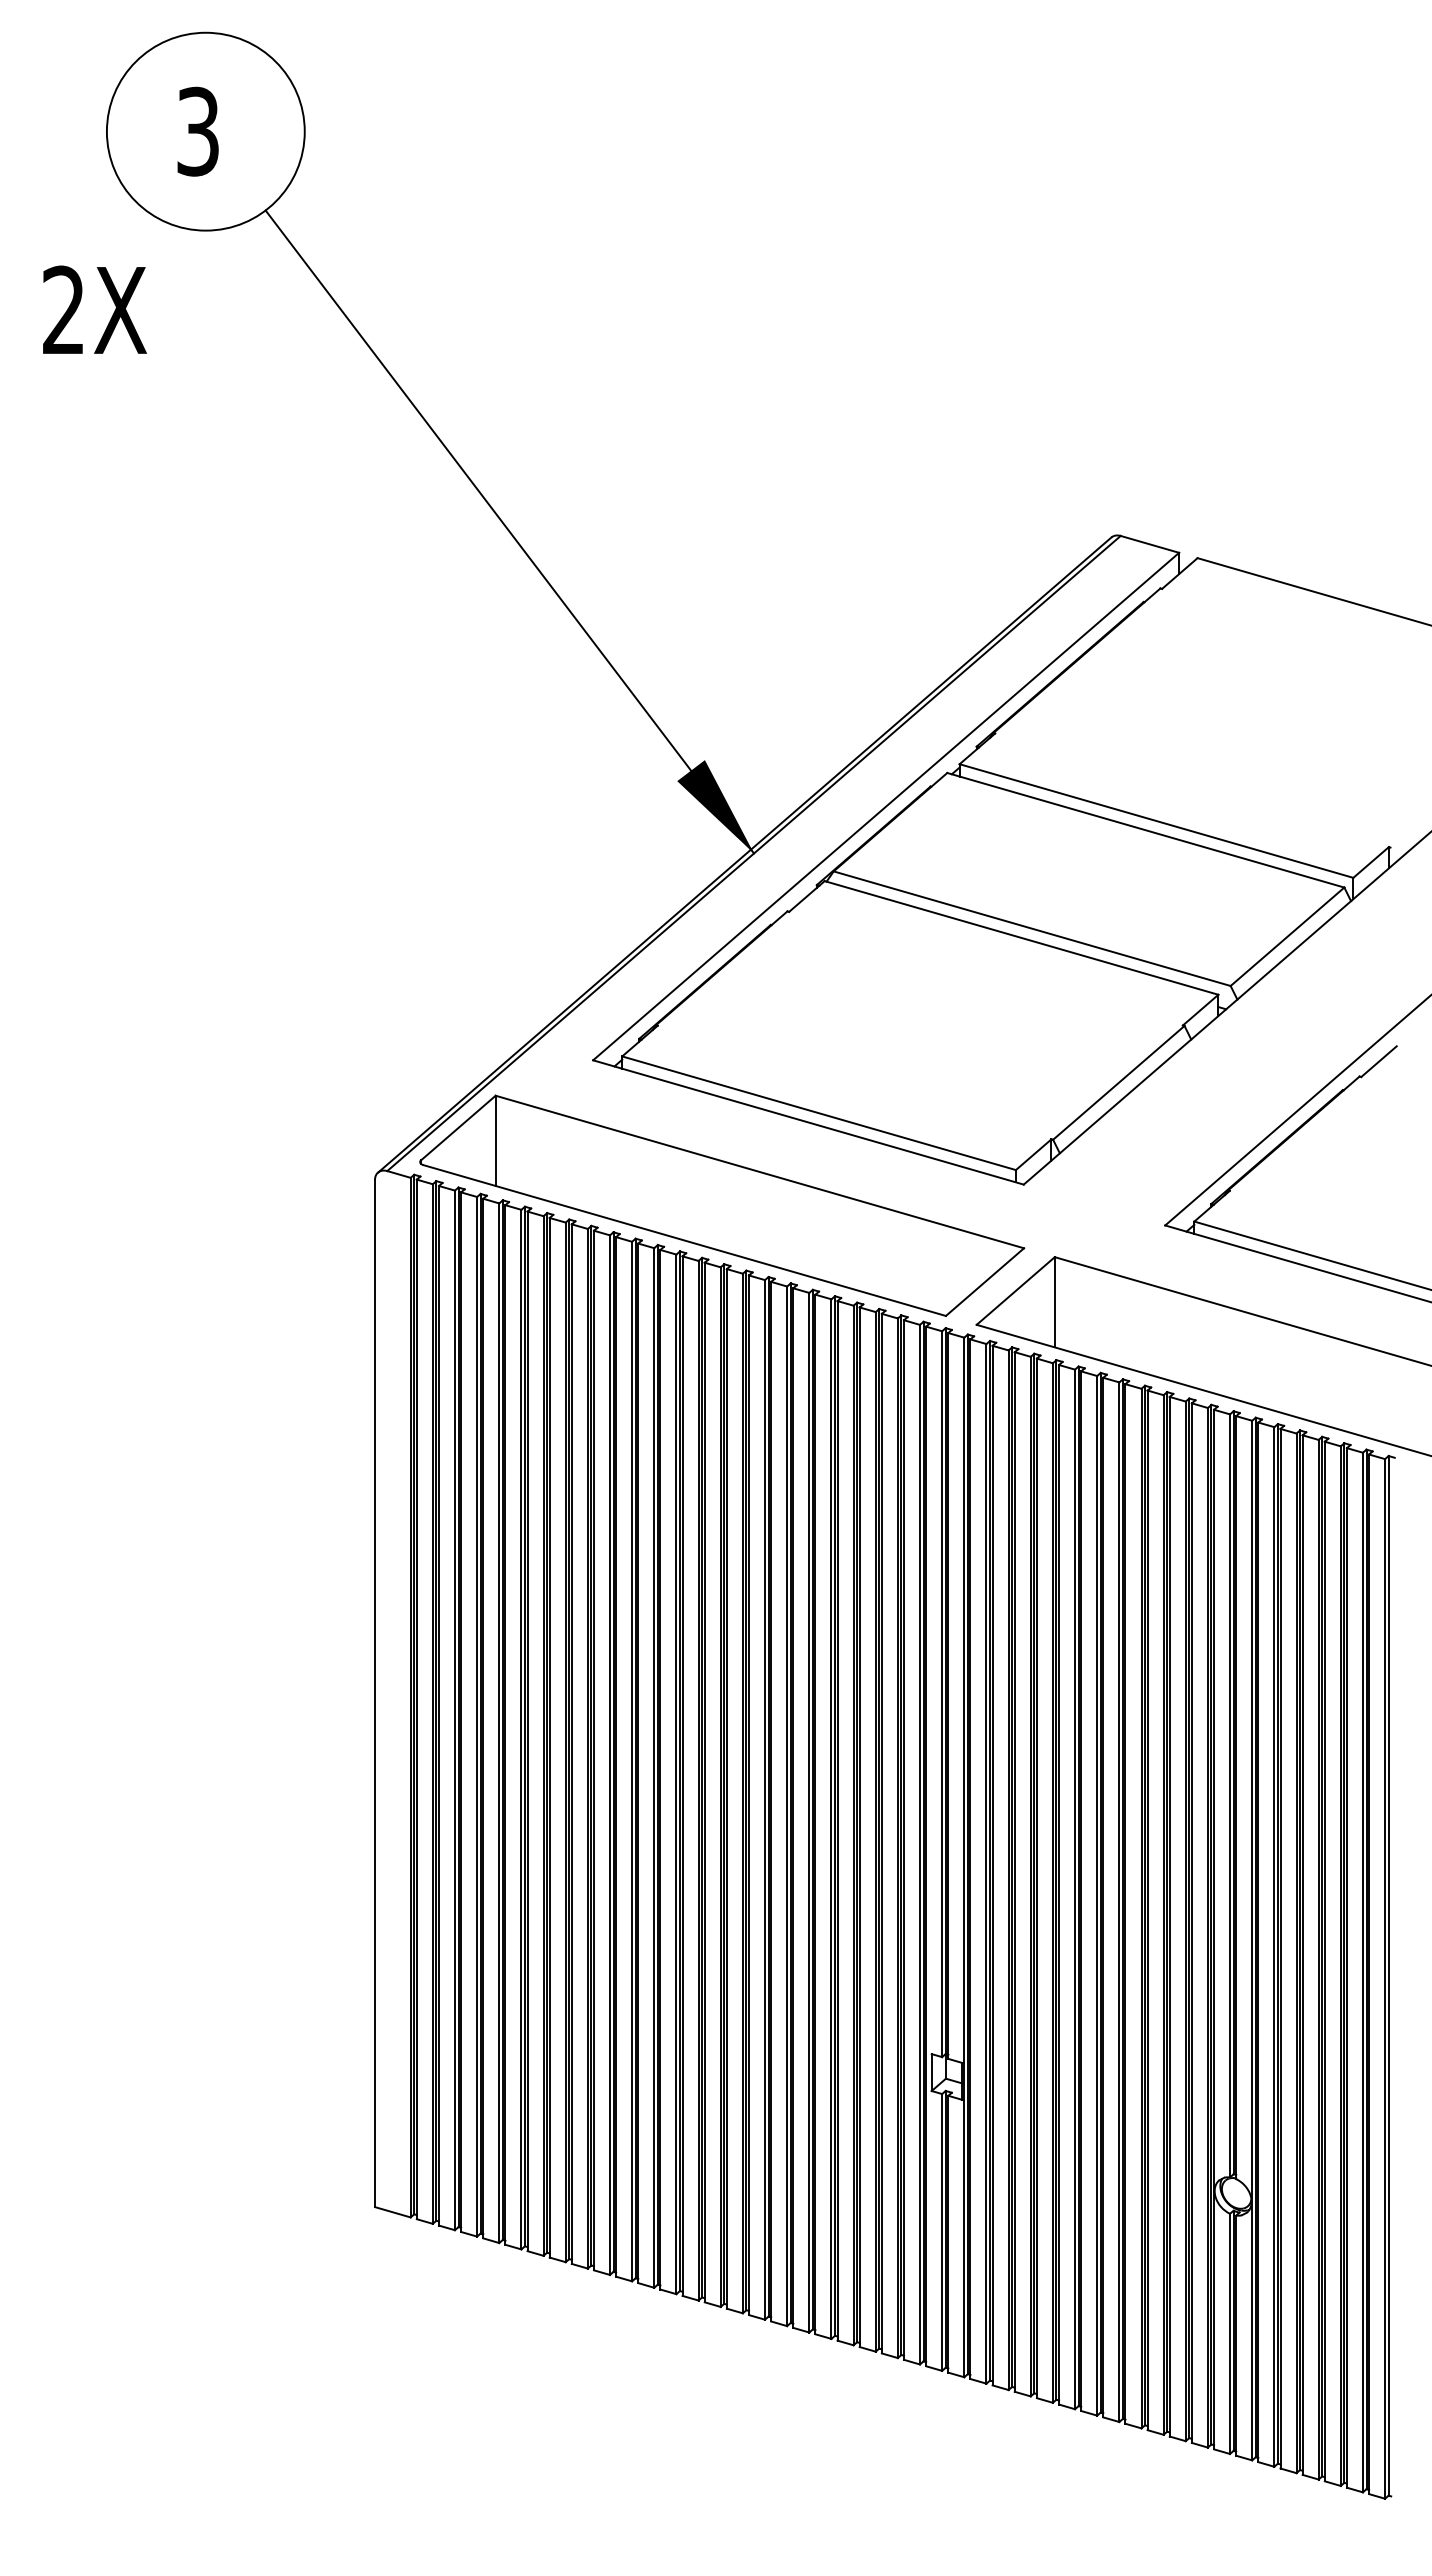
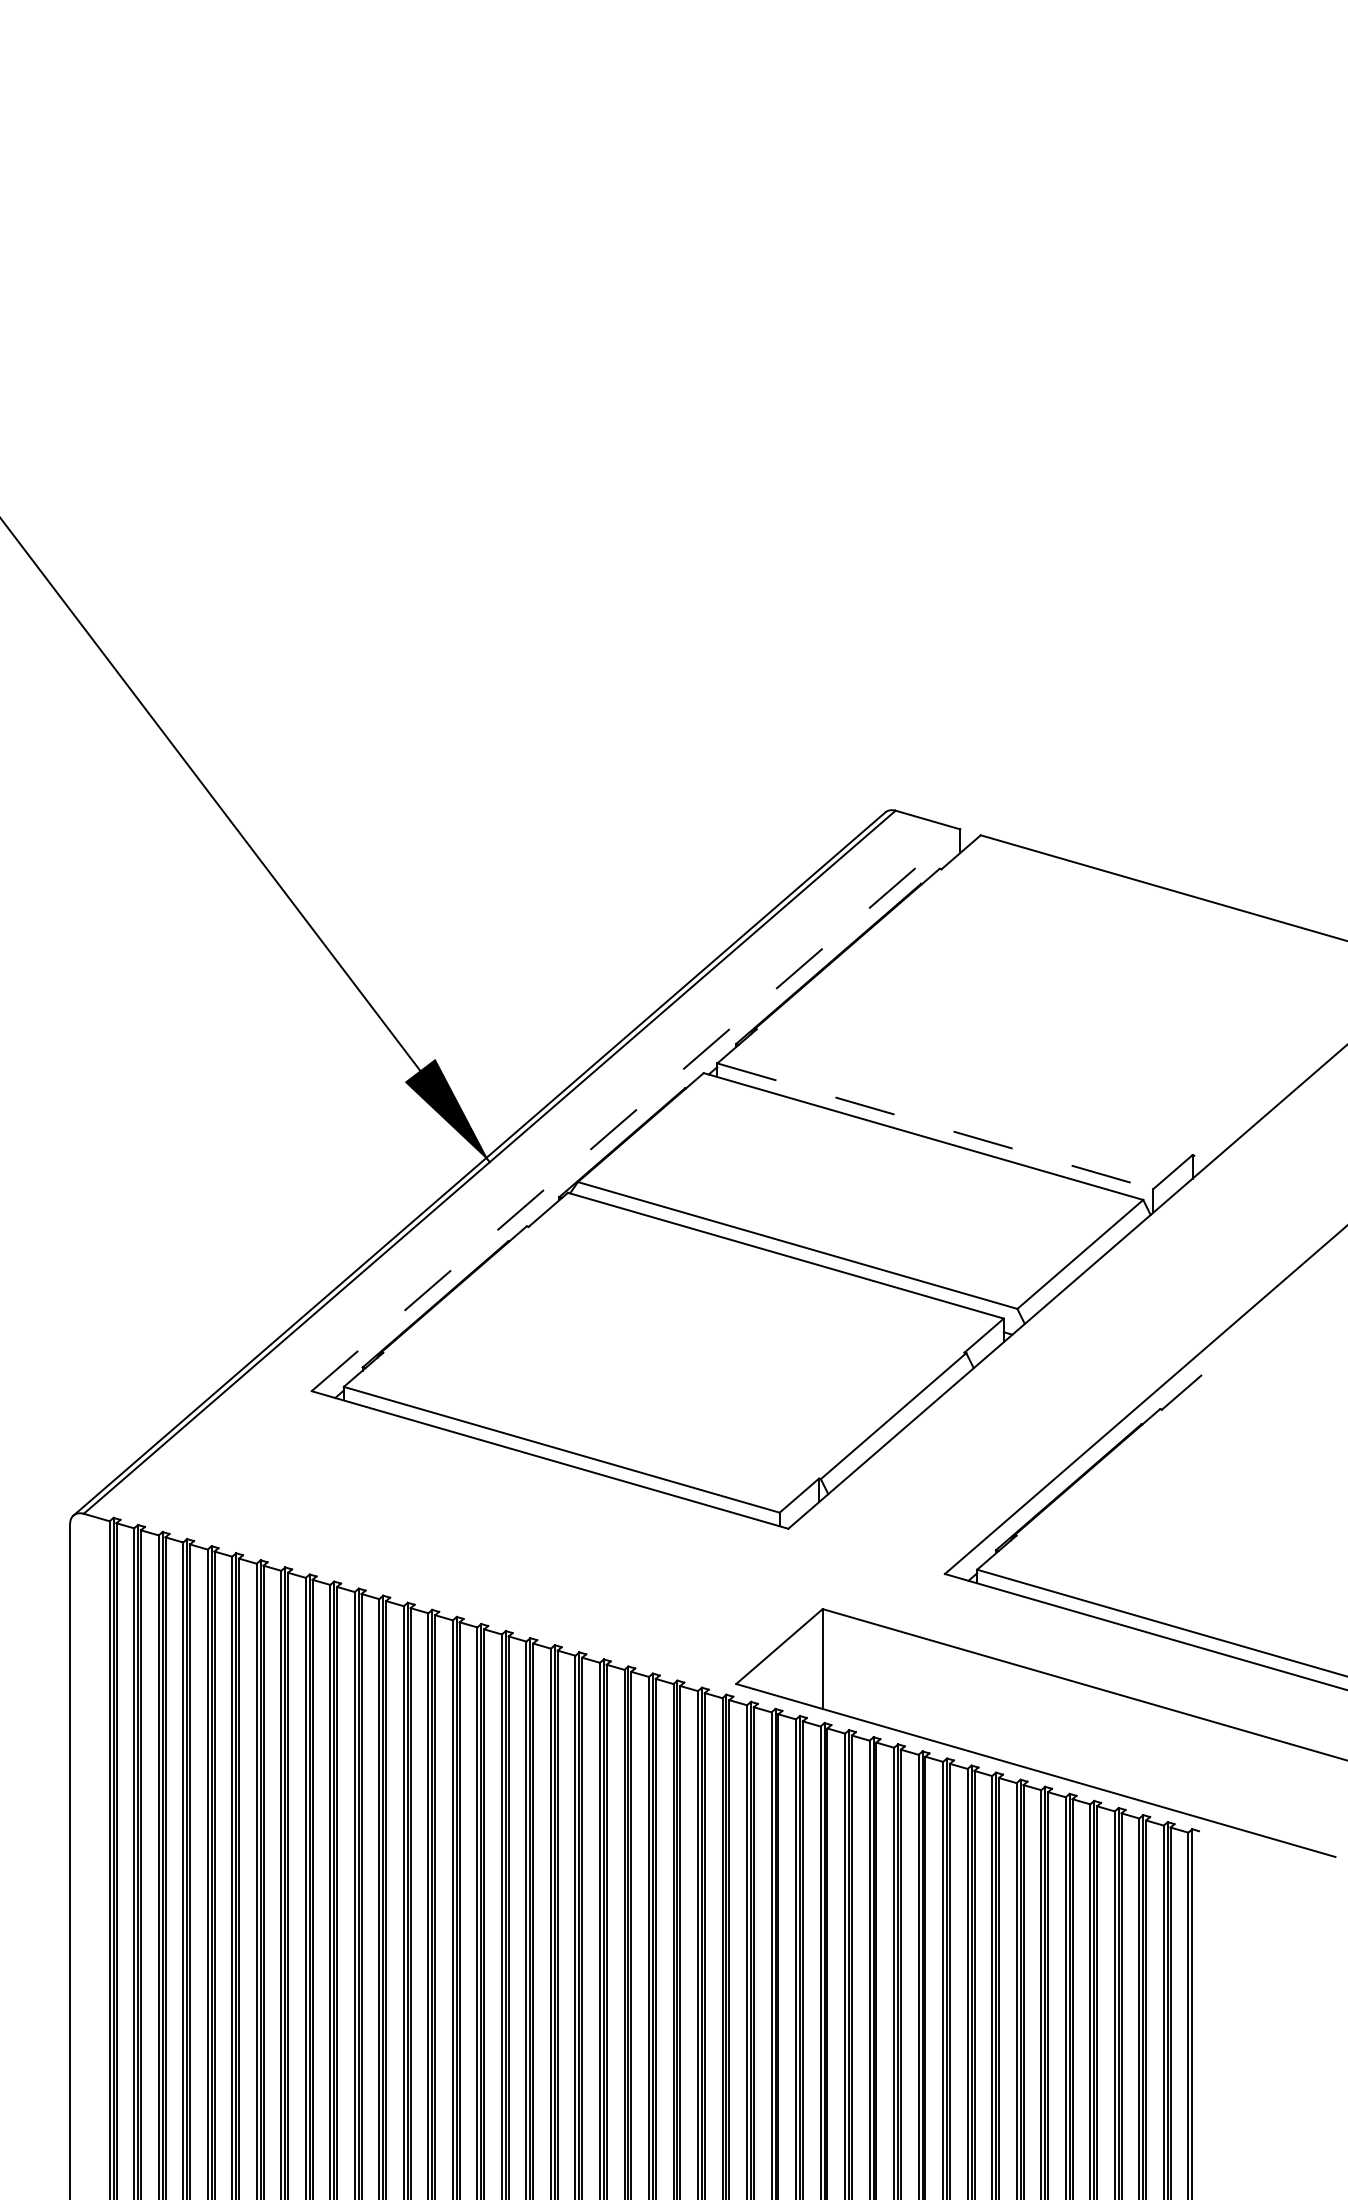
line: (886, 806) -> (636, 1110), solid -> dashed
line: (1156, 821) -> (935, 1126), solid -> dashed
part: (722, 1205) -> (454, 1551), removed

